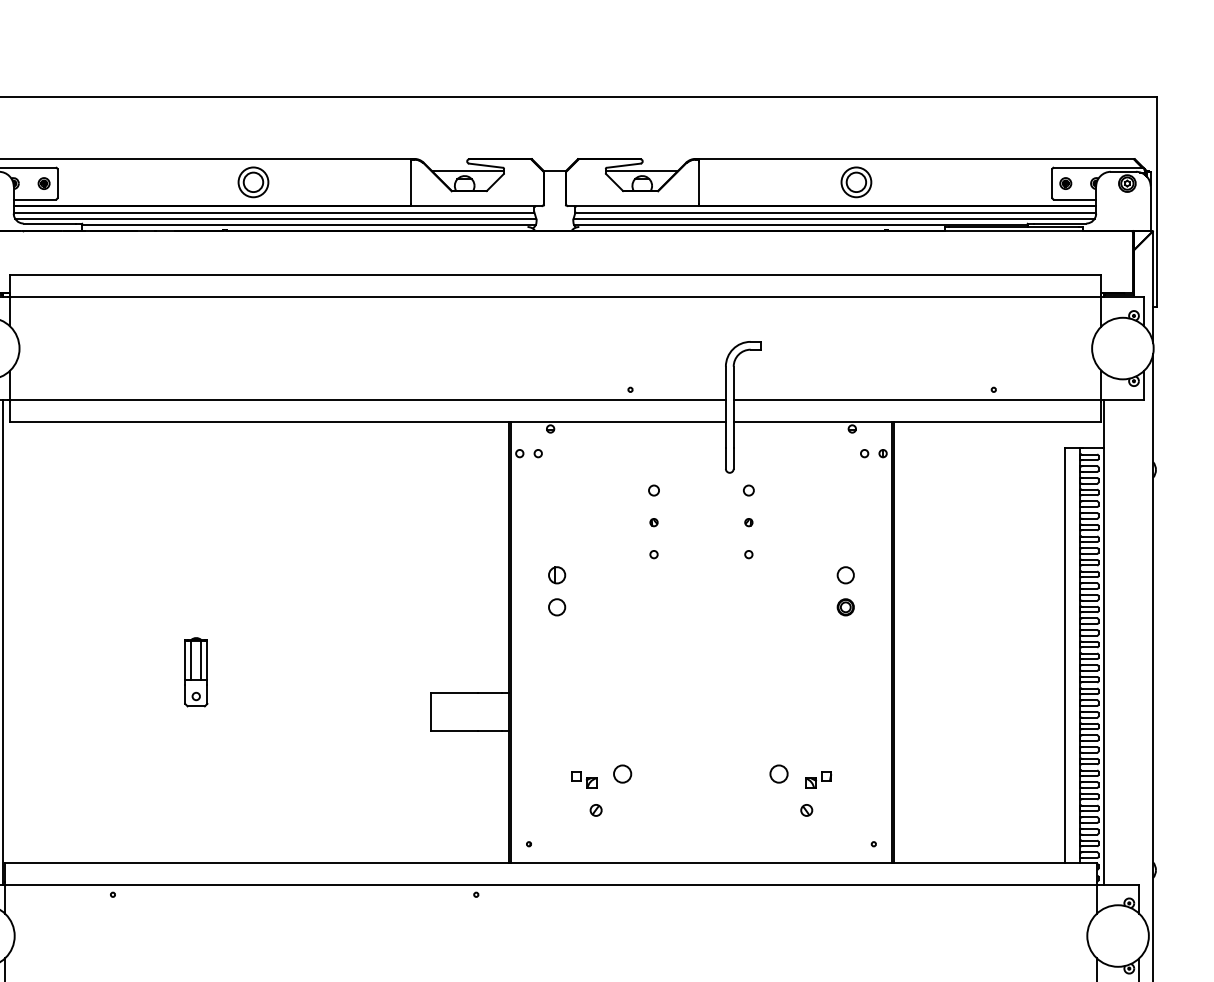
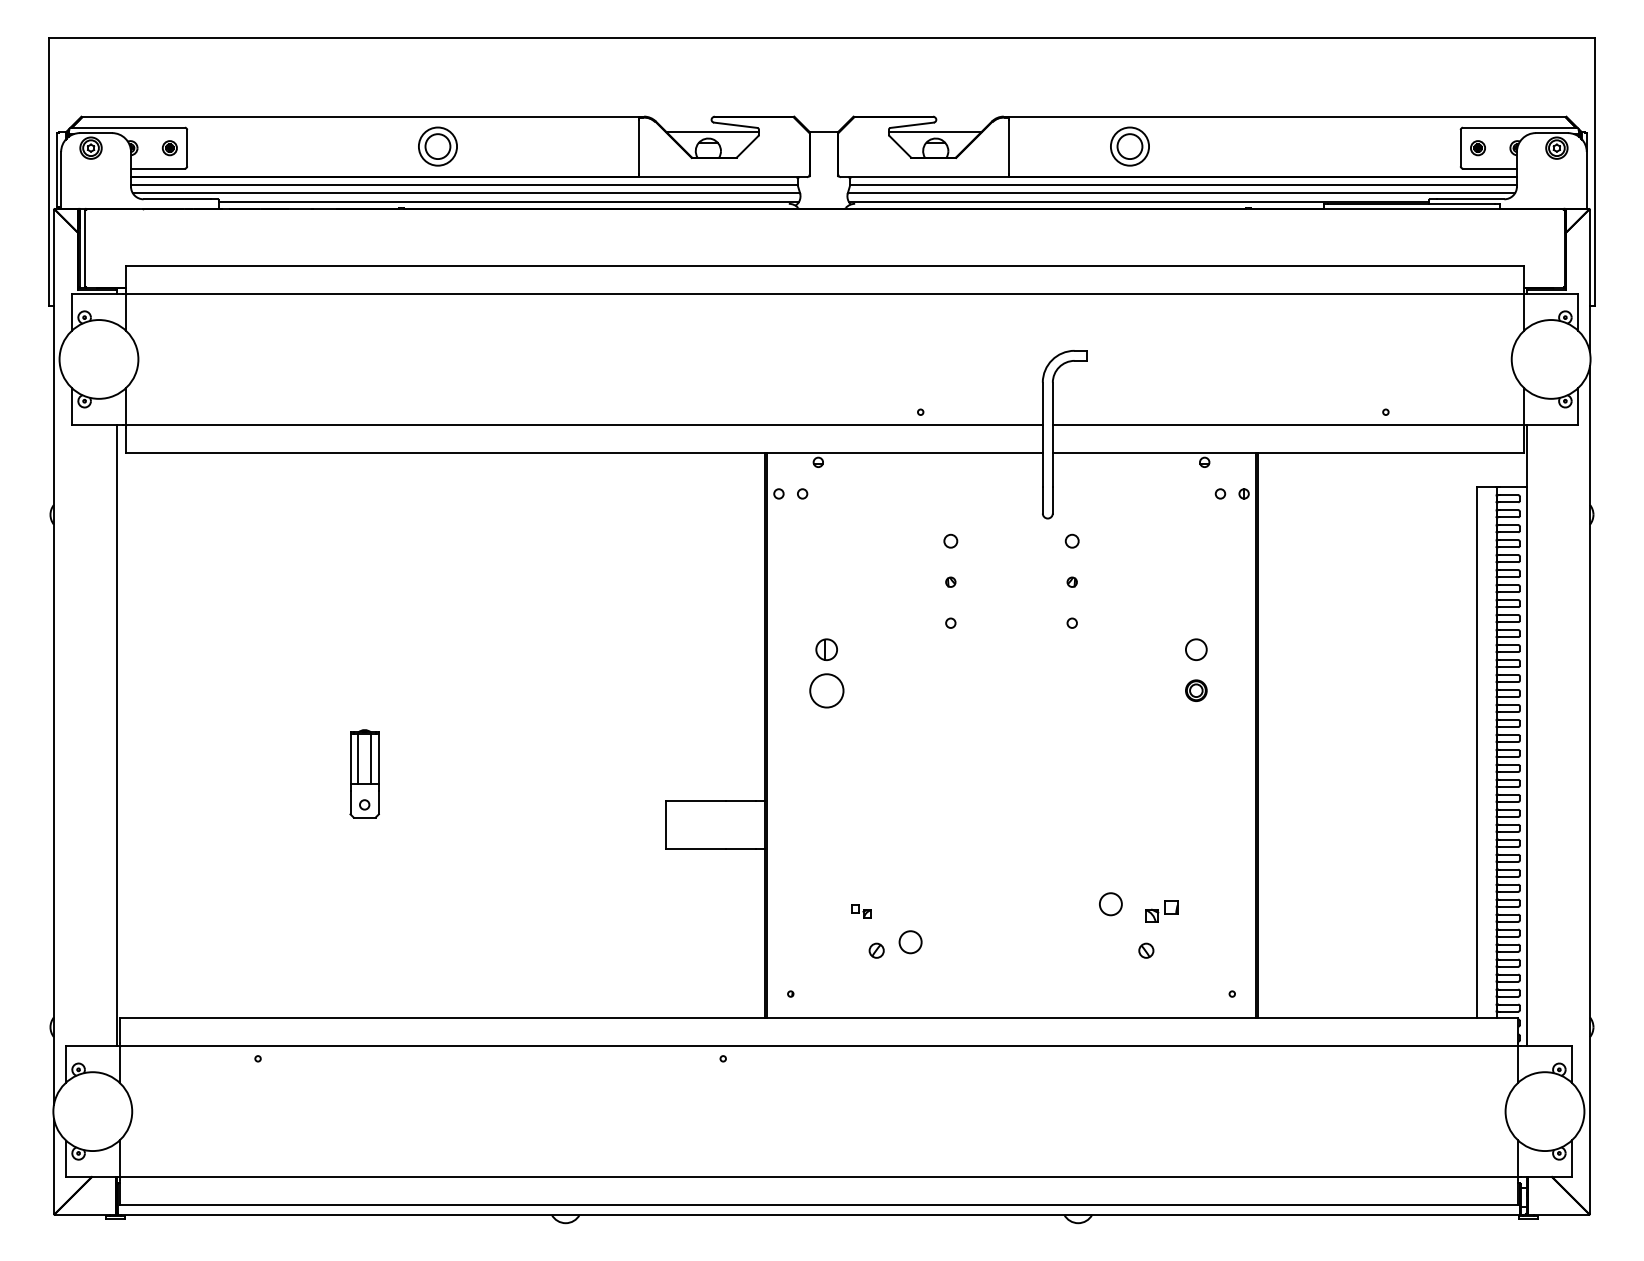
part: (856, 182) -> (1129, 146), moved
circle: (556, 607) -> (826, 690), size x1.6
circle: (622, 774) -> (910, 942), moved
part: (584, 779) -> (861, 911), size x0.6

